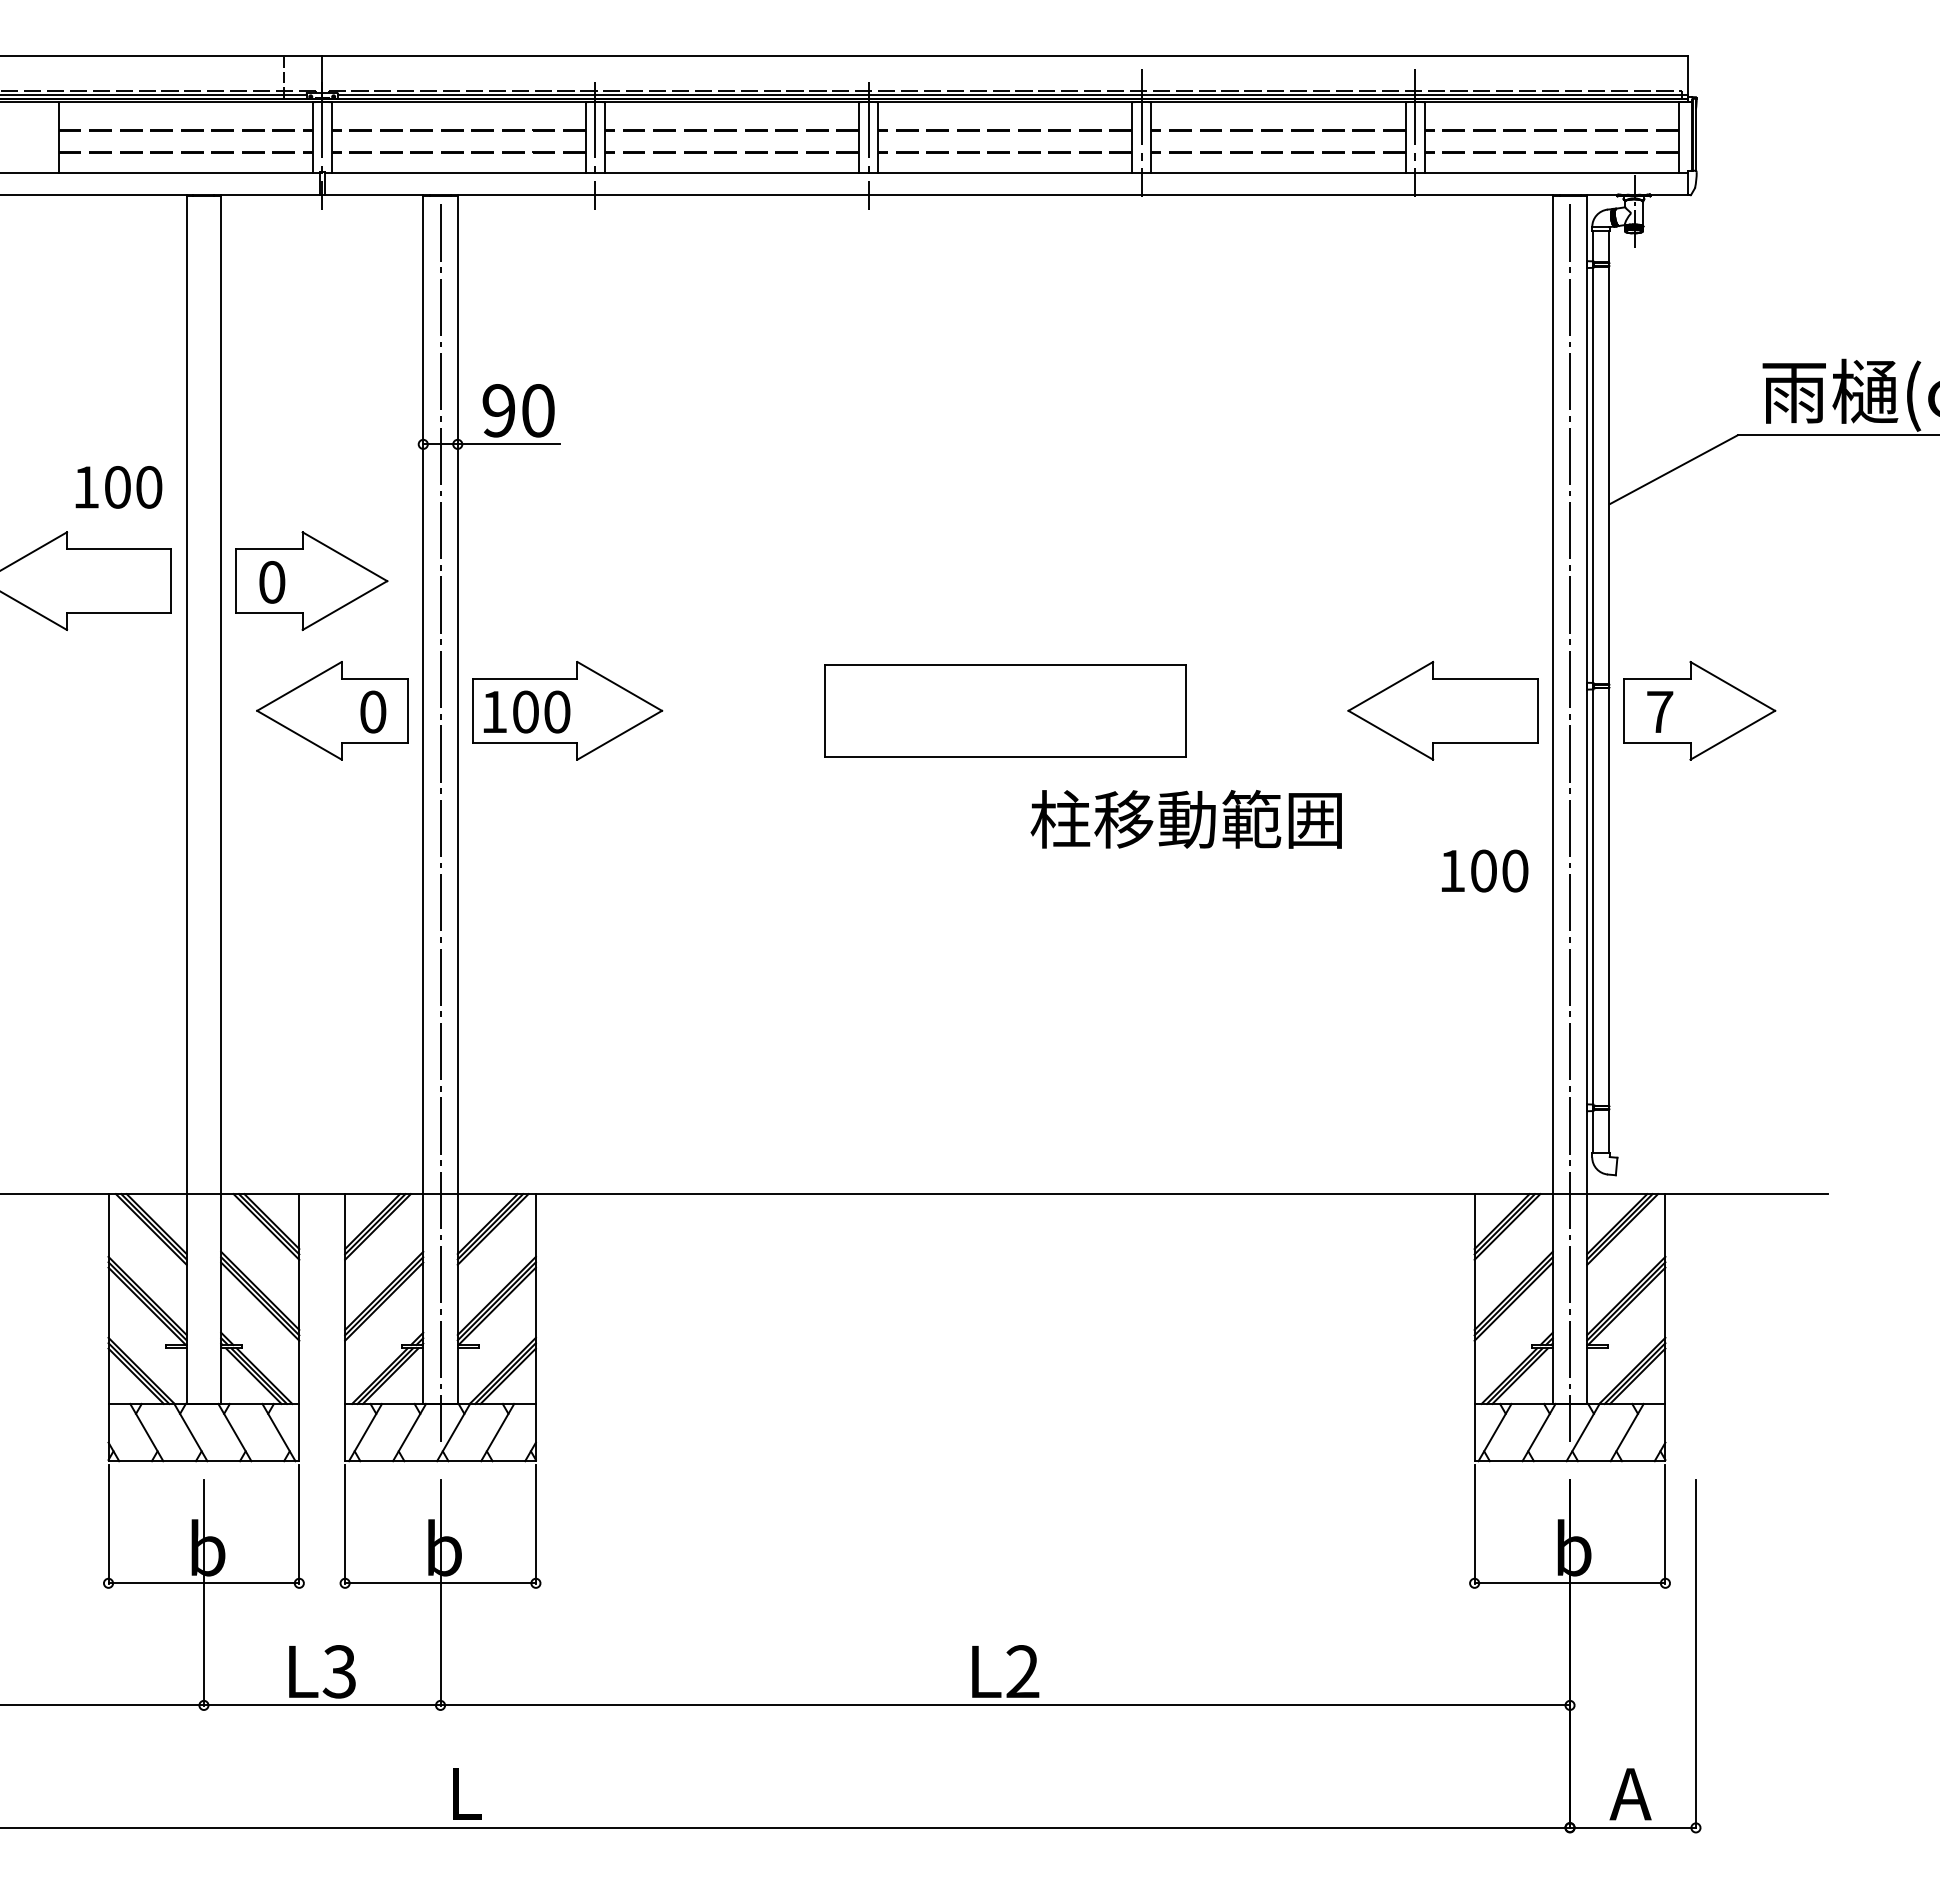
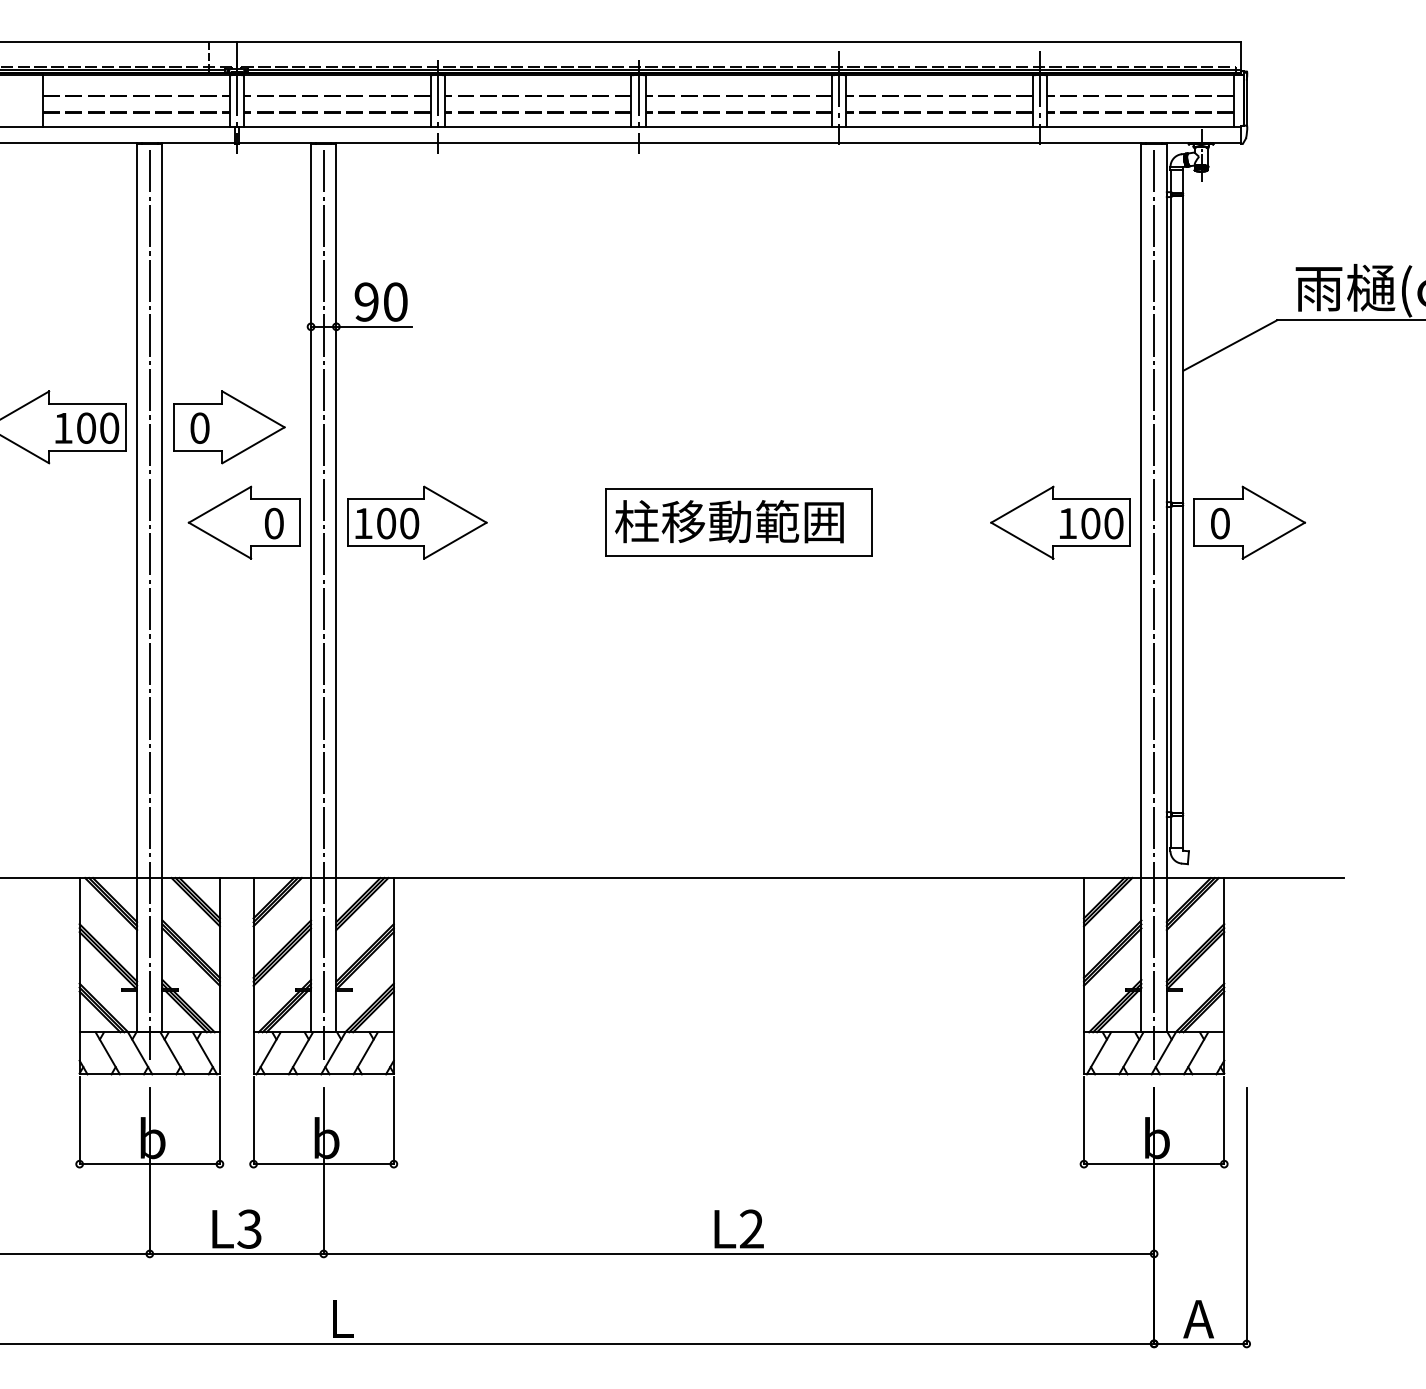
text: (118, 487) -> (86, 428), moved
text: (1660, 711) -> (1220, 523), 7 -> 0
text: (1185, 819) -> (728, 521), moved
line: (203, 823) -> (149, 605), added
text: (1485, 870) -> (1091, 523), moved

